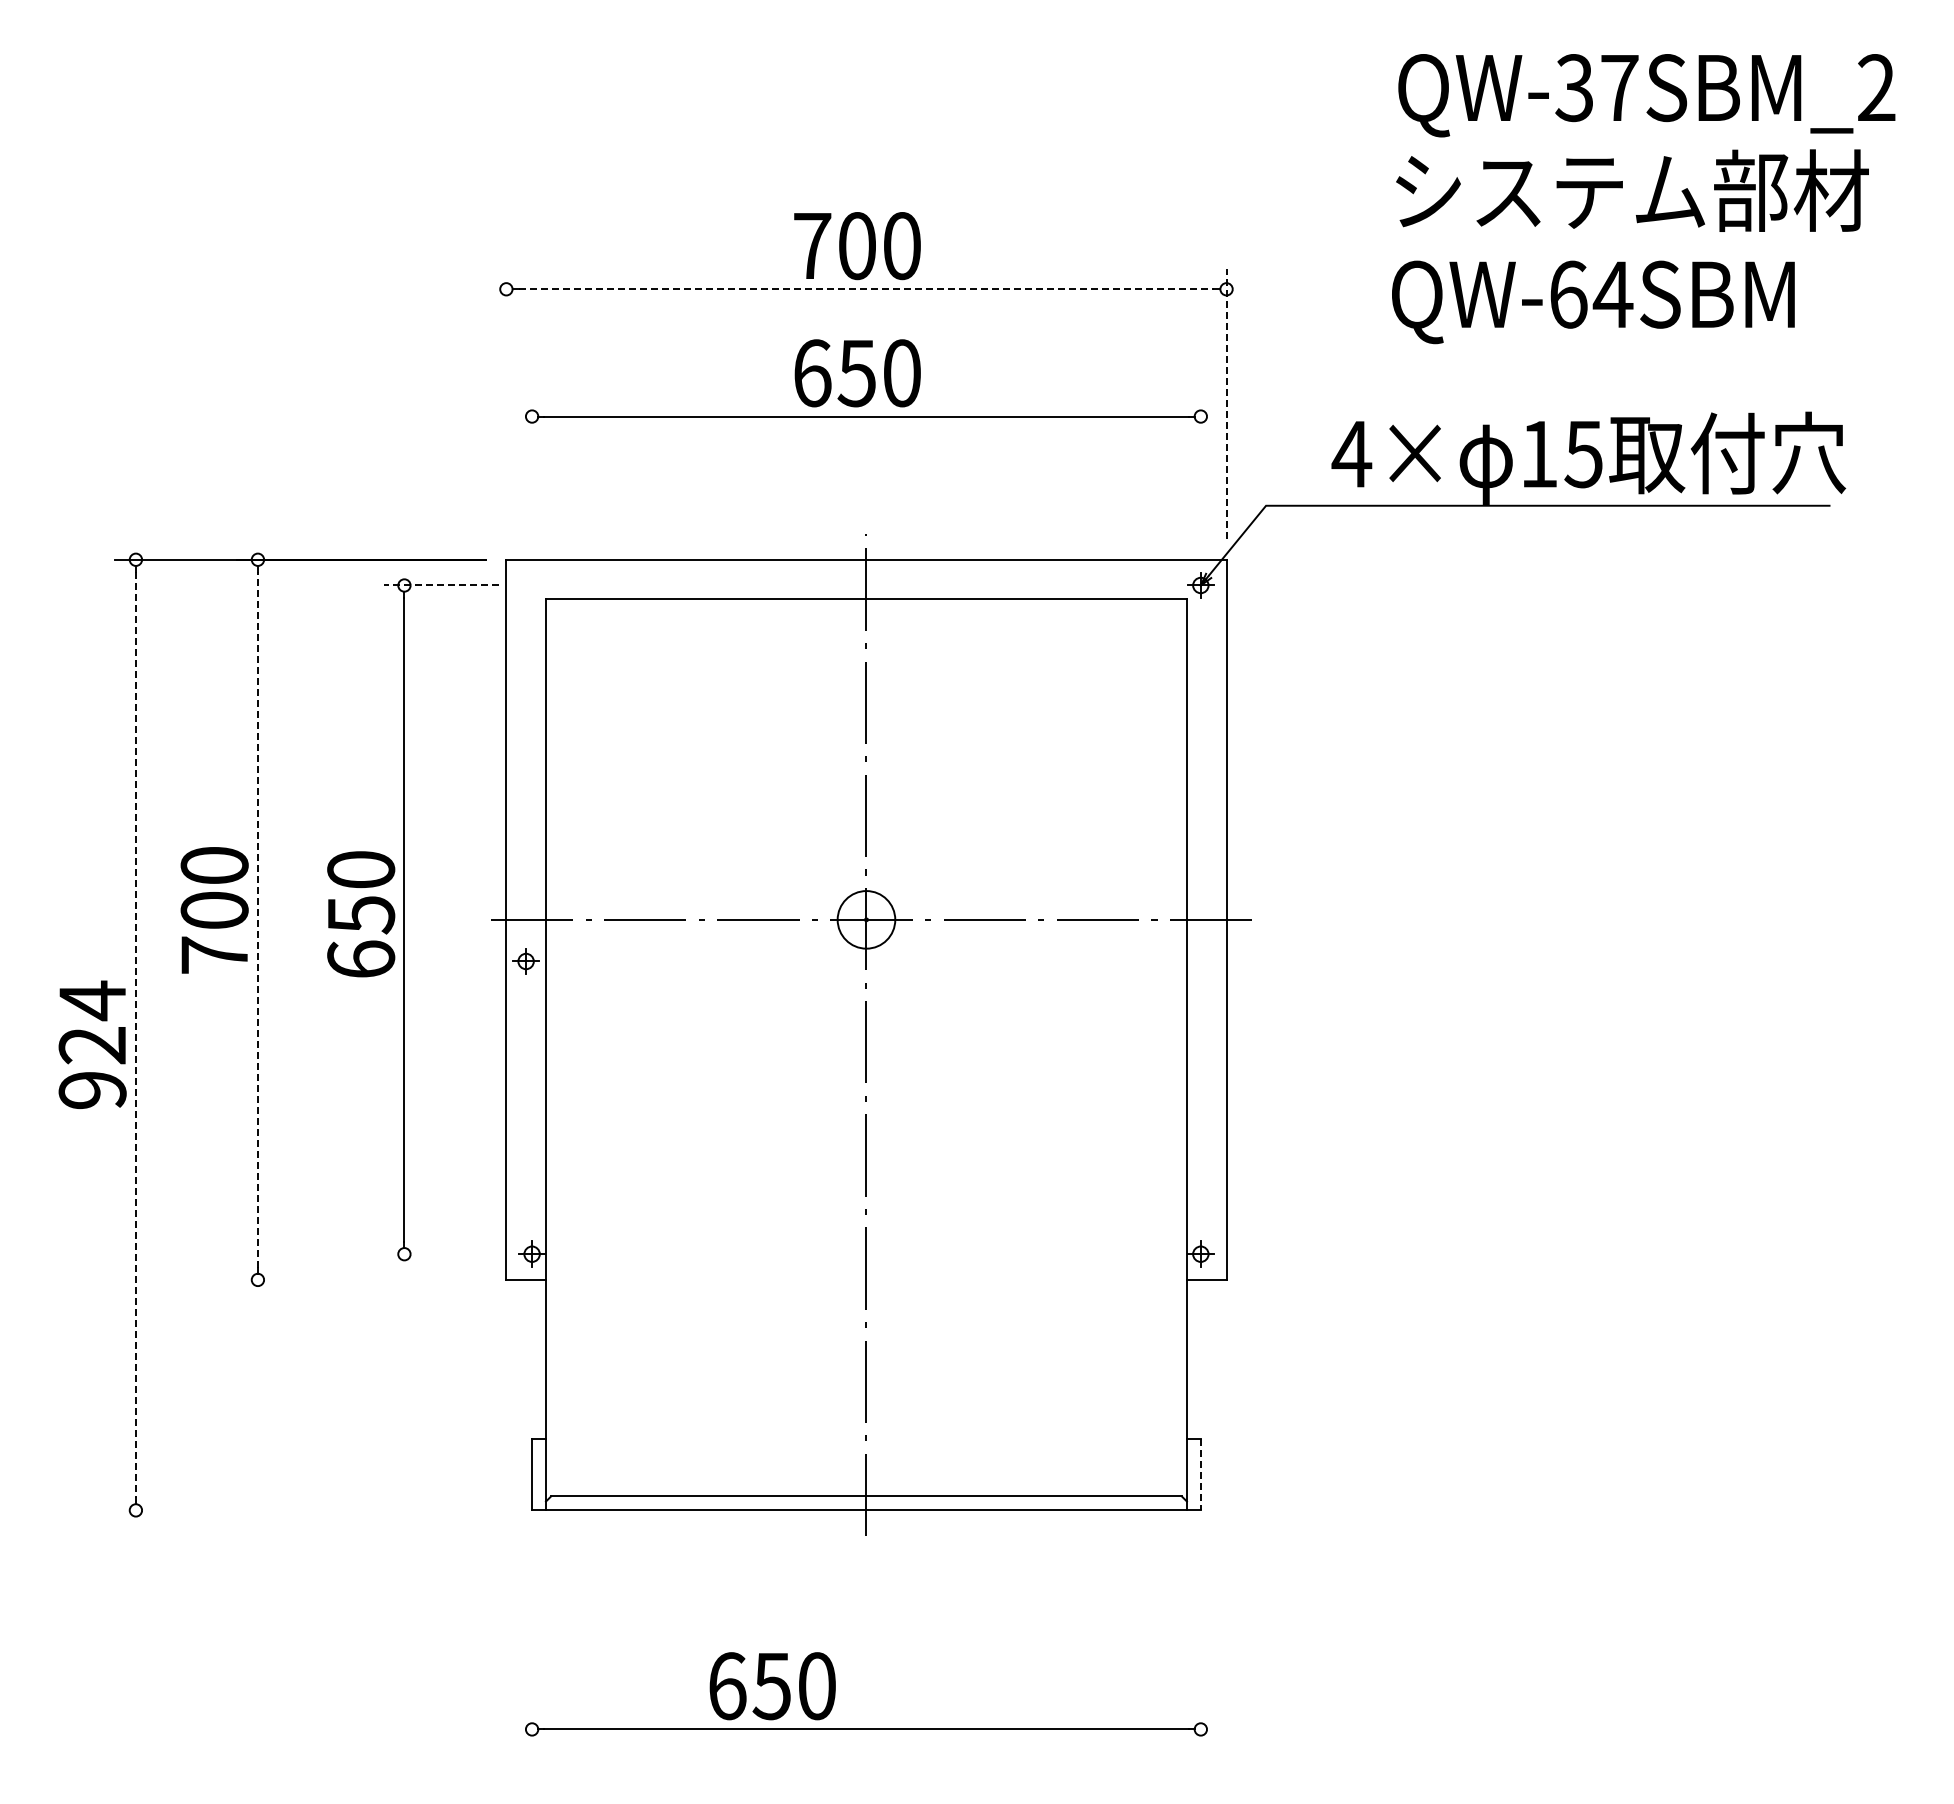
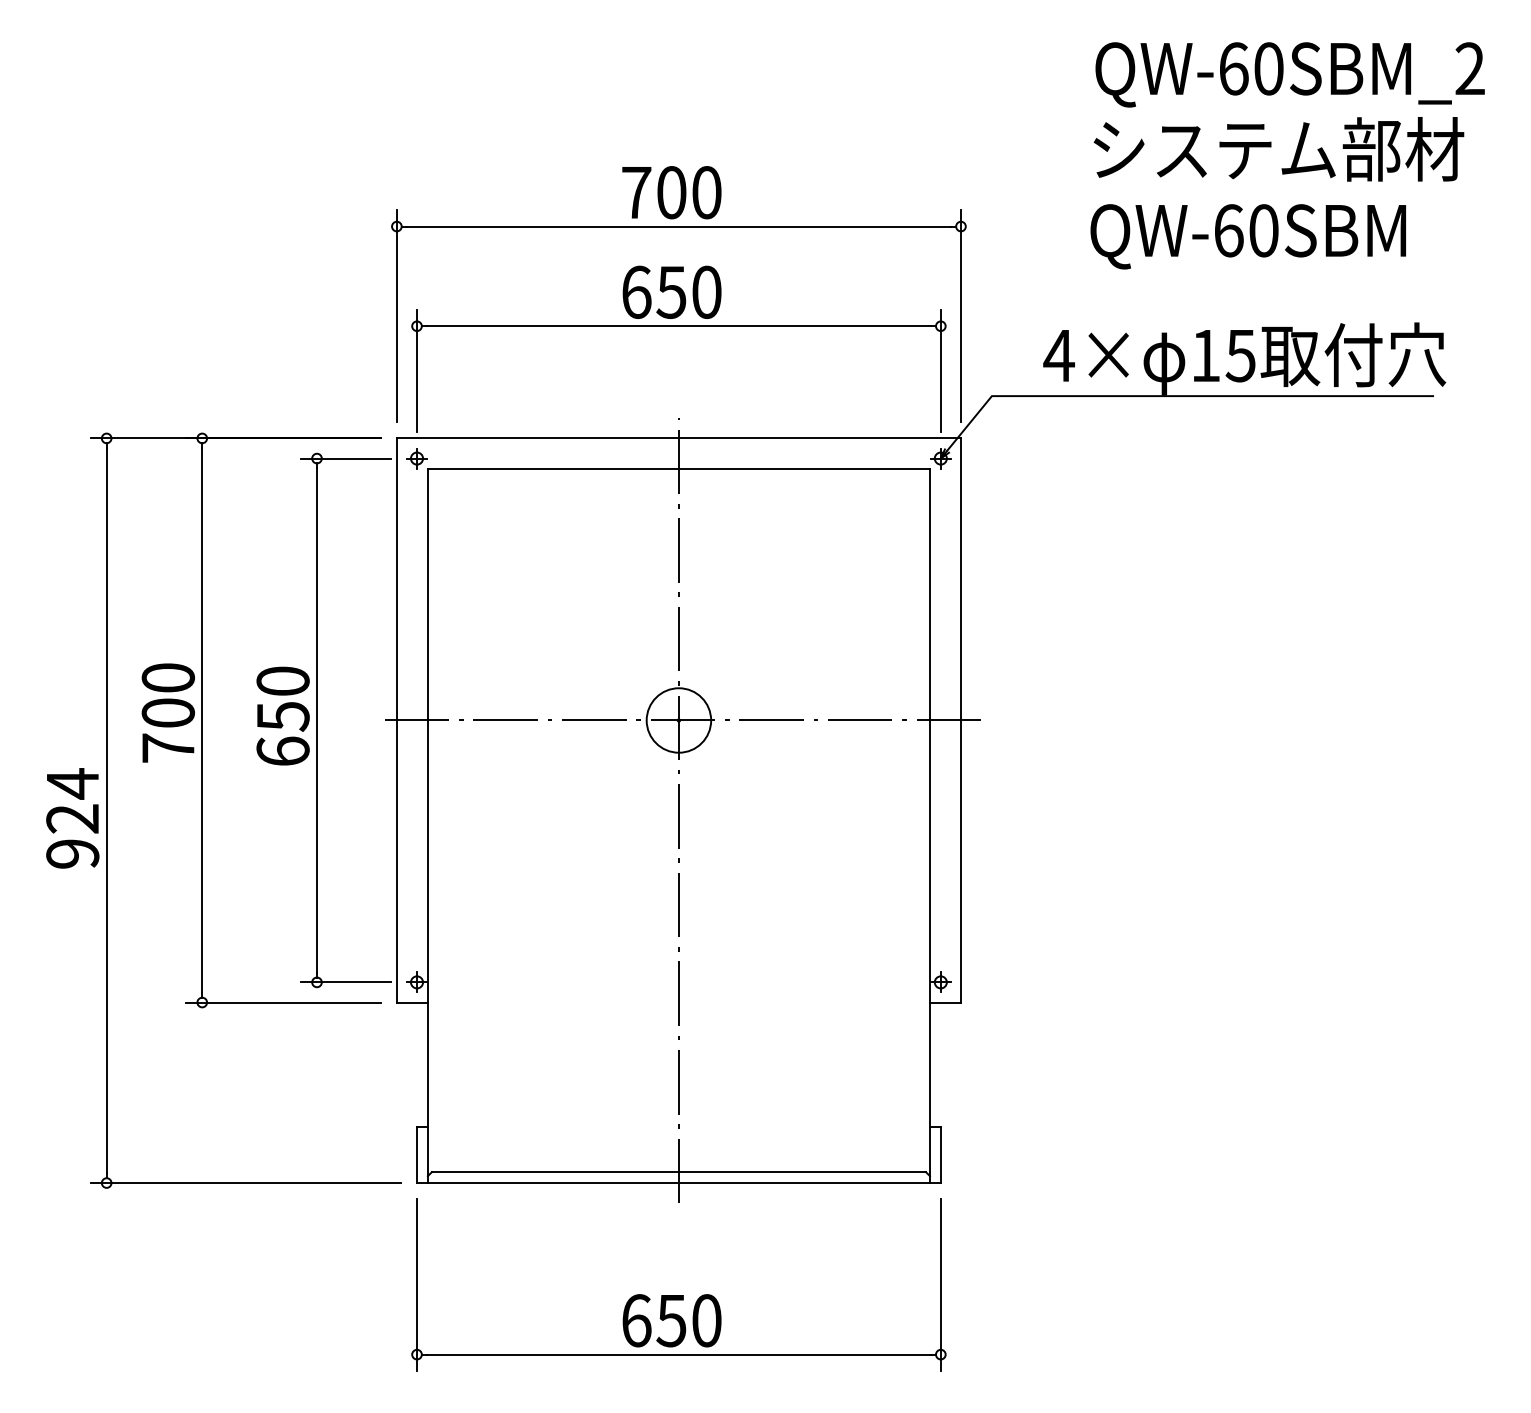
text: (1596, 88) -> (1250, 69), QW-37SBM_2 -> QW-60SBM_2
line: (866, 289) -> (678, 226), dashed -> solid
text: (1612, 294) -> (1263, 230), QW-64SBM -> QW-60SBM
line: (506, 403) -> (396, 316), added
line: (1226, 403) -> (960, 316), dashed -> solid
line: (532, 473) -> (417, 370), added
line: (1200, 473) -> (940, 370), added
line: (440, 585) -> (345, 458), dashed -> solid
line: (257, 919) -> (201, 720), dashed -> solid
circle: (866, 919) -> (678, 720), size x1.43
part: (525, 961) -> (416, 458), moved
line: (135, 1035) -> (106, 811), dashed -> solid
line: (440, 1254) -> (345, 982), added
line: (361, 1279) -> (283, 1002), added
line: (1200, 1474) -> (940, 1154), dashed -> solid
line: (313, 1510) -> (245, 1183), added
line: (532, 1640) -> (417, 1284), added
line: (1200, 1640) -> (940, 1284), added
text: (772, 1686) -> (671, 1320), moved

